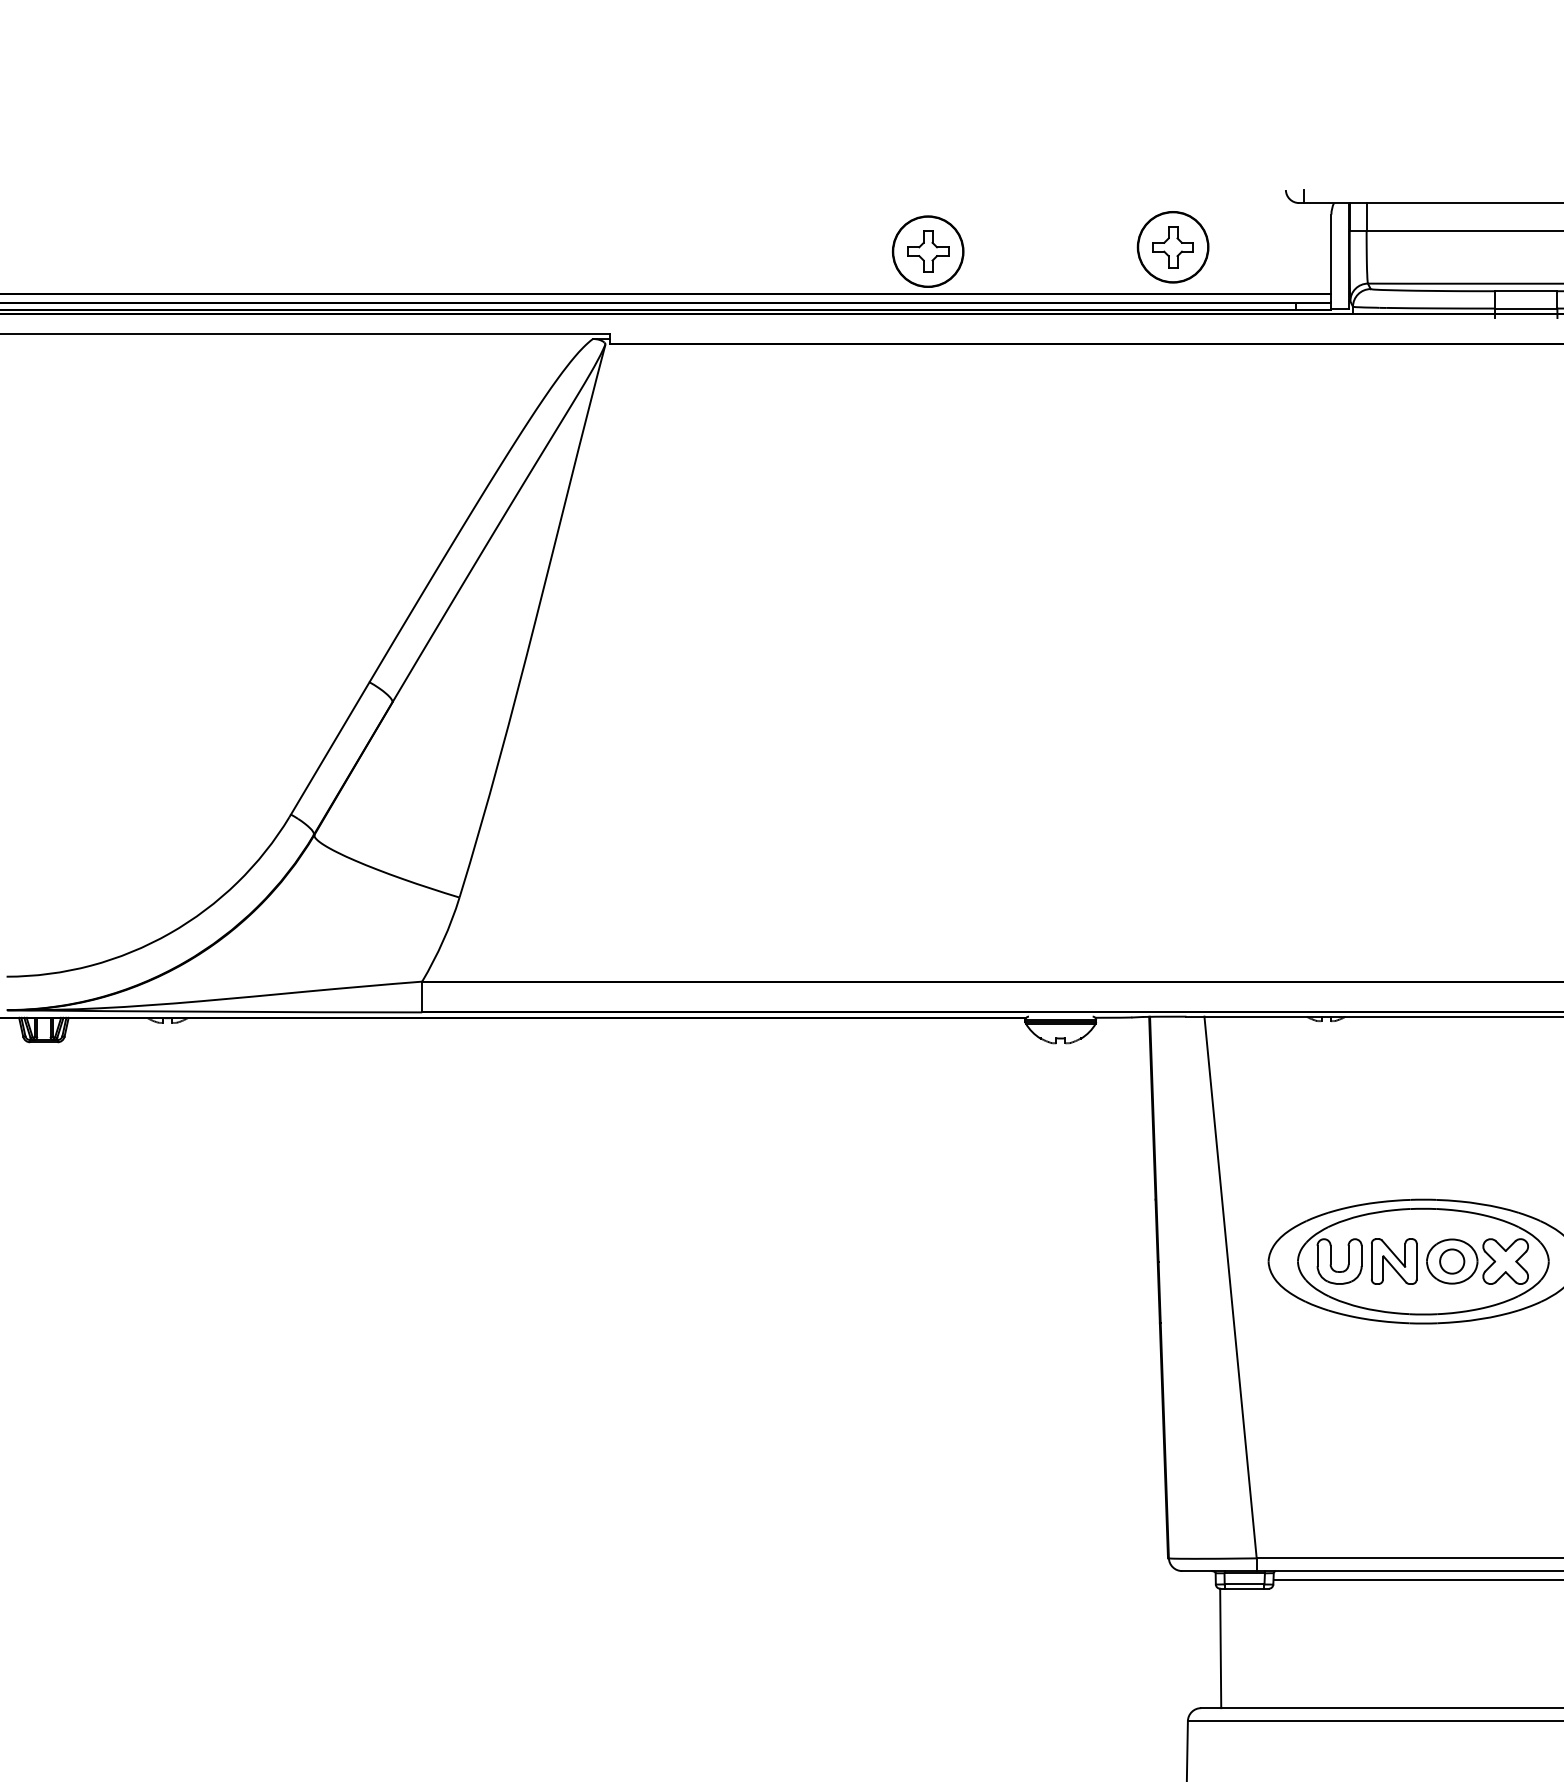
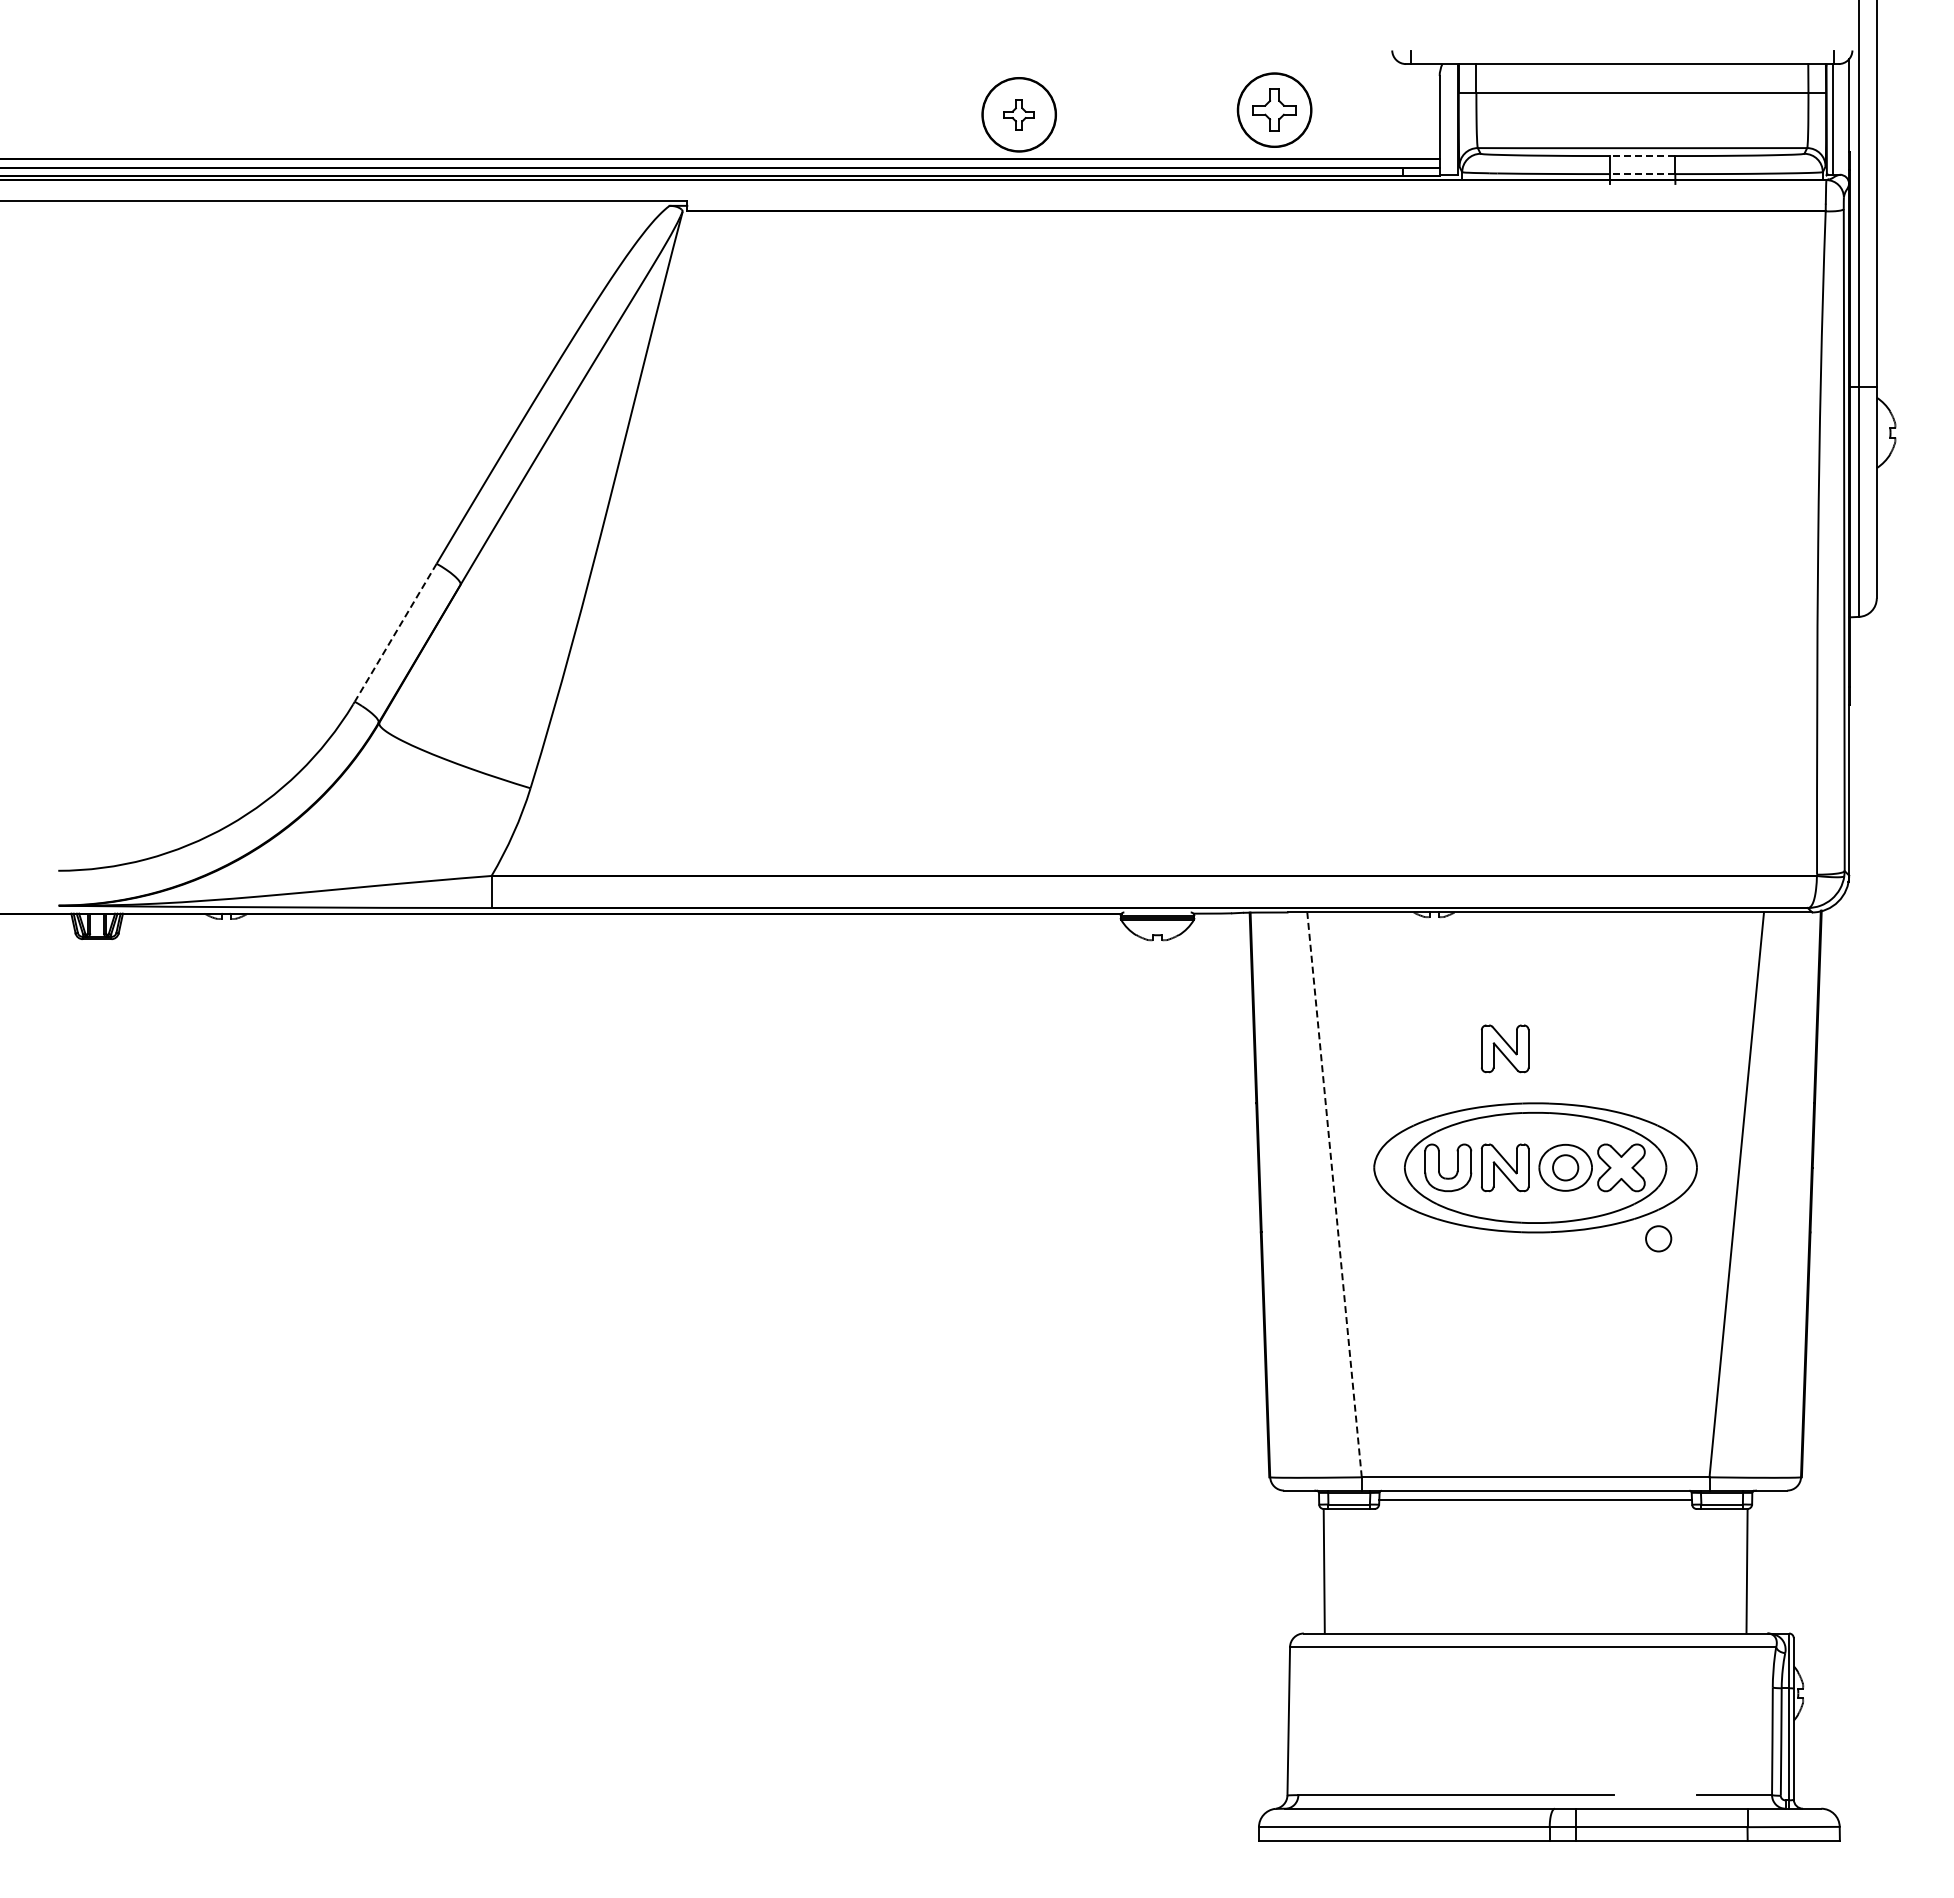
part: (927, 251) -> (1018, 114), size x0.7
line: (1525, 291) -> (1642, 156), solid -> dashed
line: (1525, 308) -> (1642, 174), solid -> dashed
line: (330, 749) -> (395, 633), solid -> dashed
part: (1393, 1147) -> (1504, 1048), added
line: (1230, 1287) -> (1334, 1194), solid -> dashed
circle: (1541, 1329) -> (1658, 1238), added

